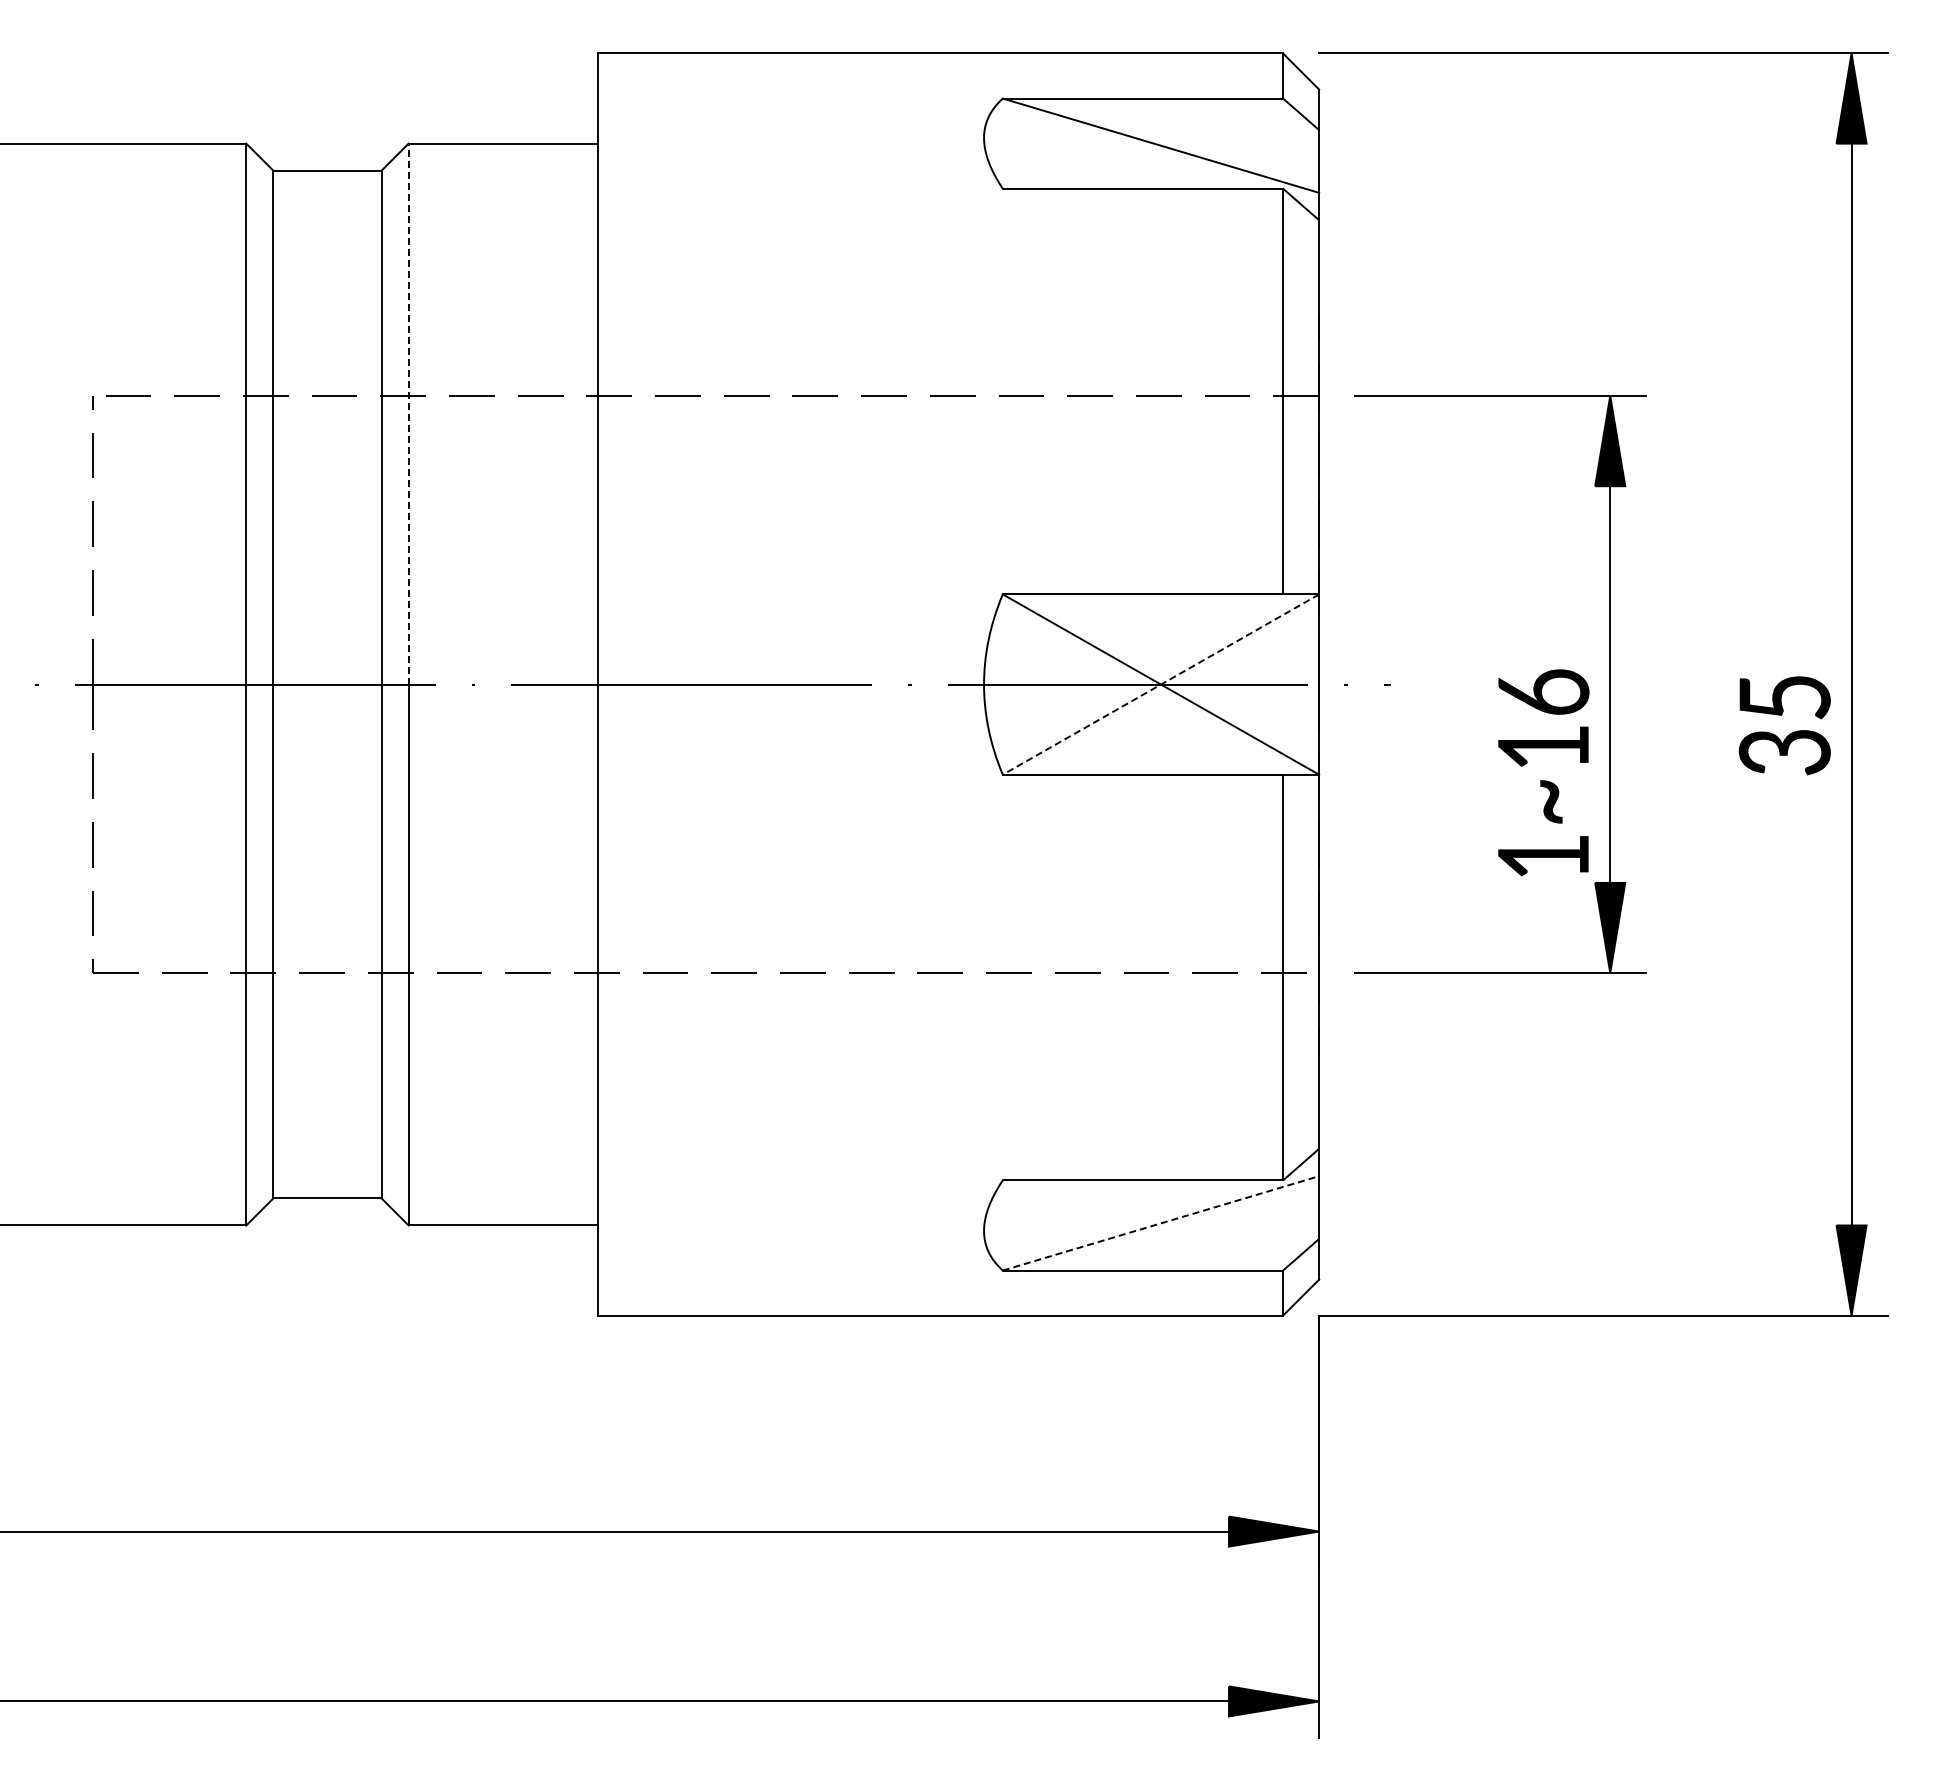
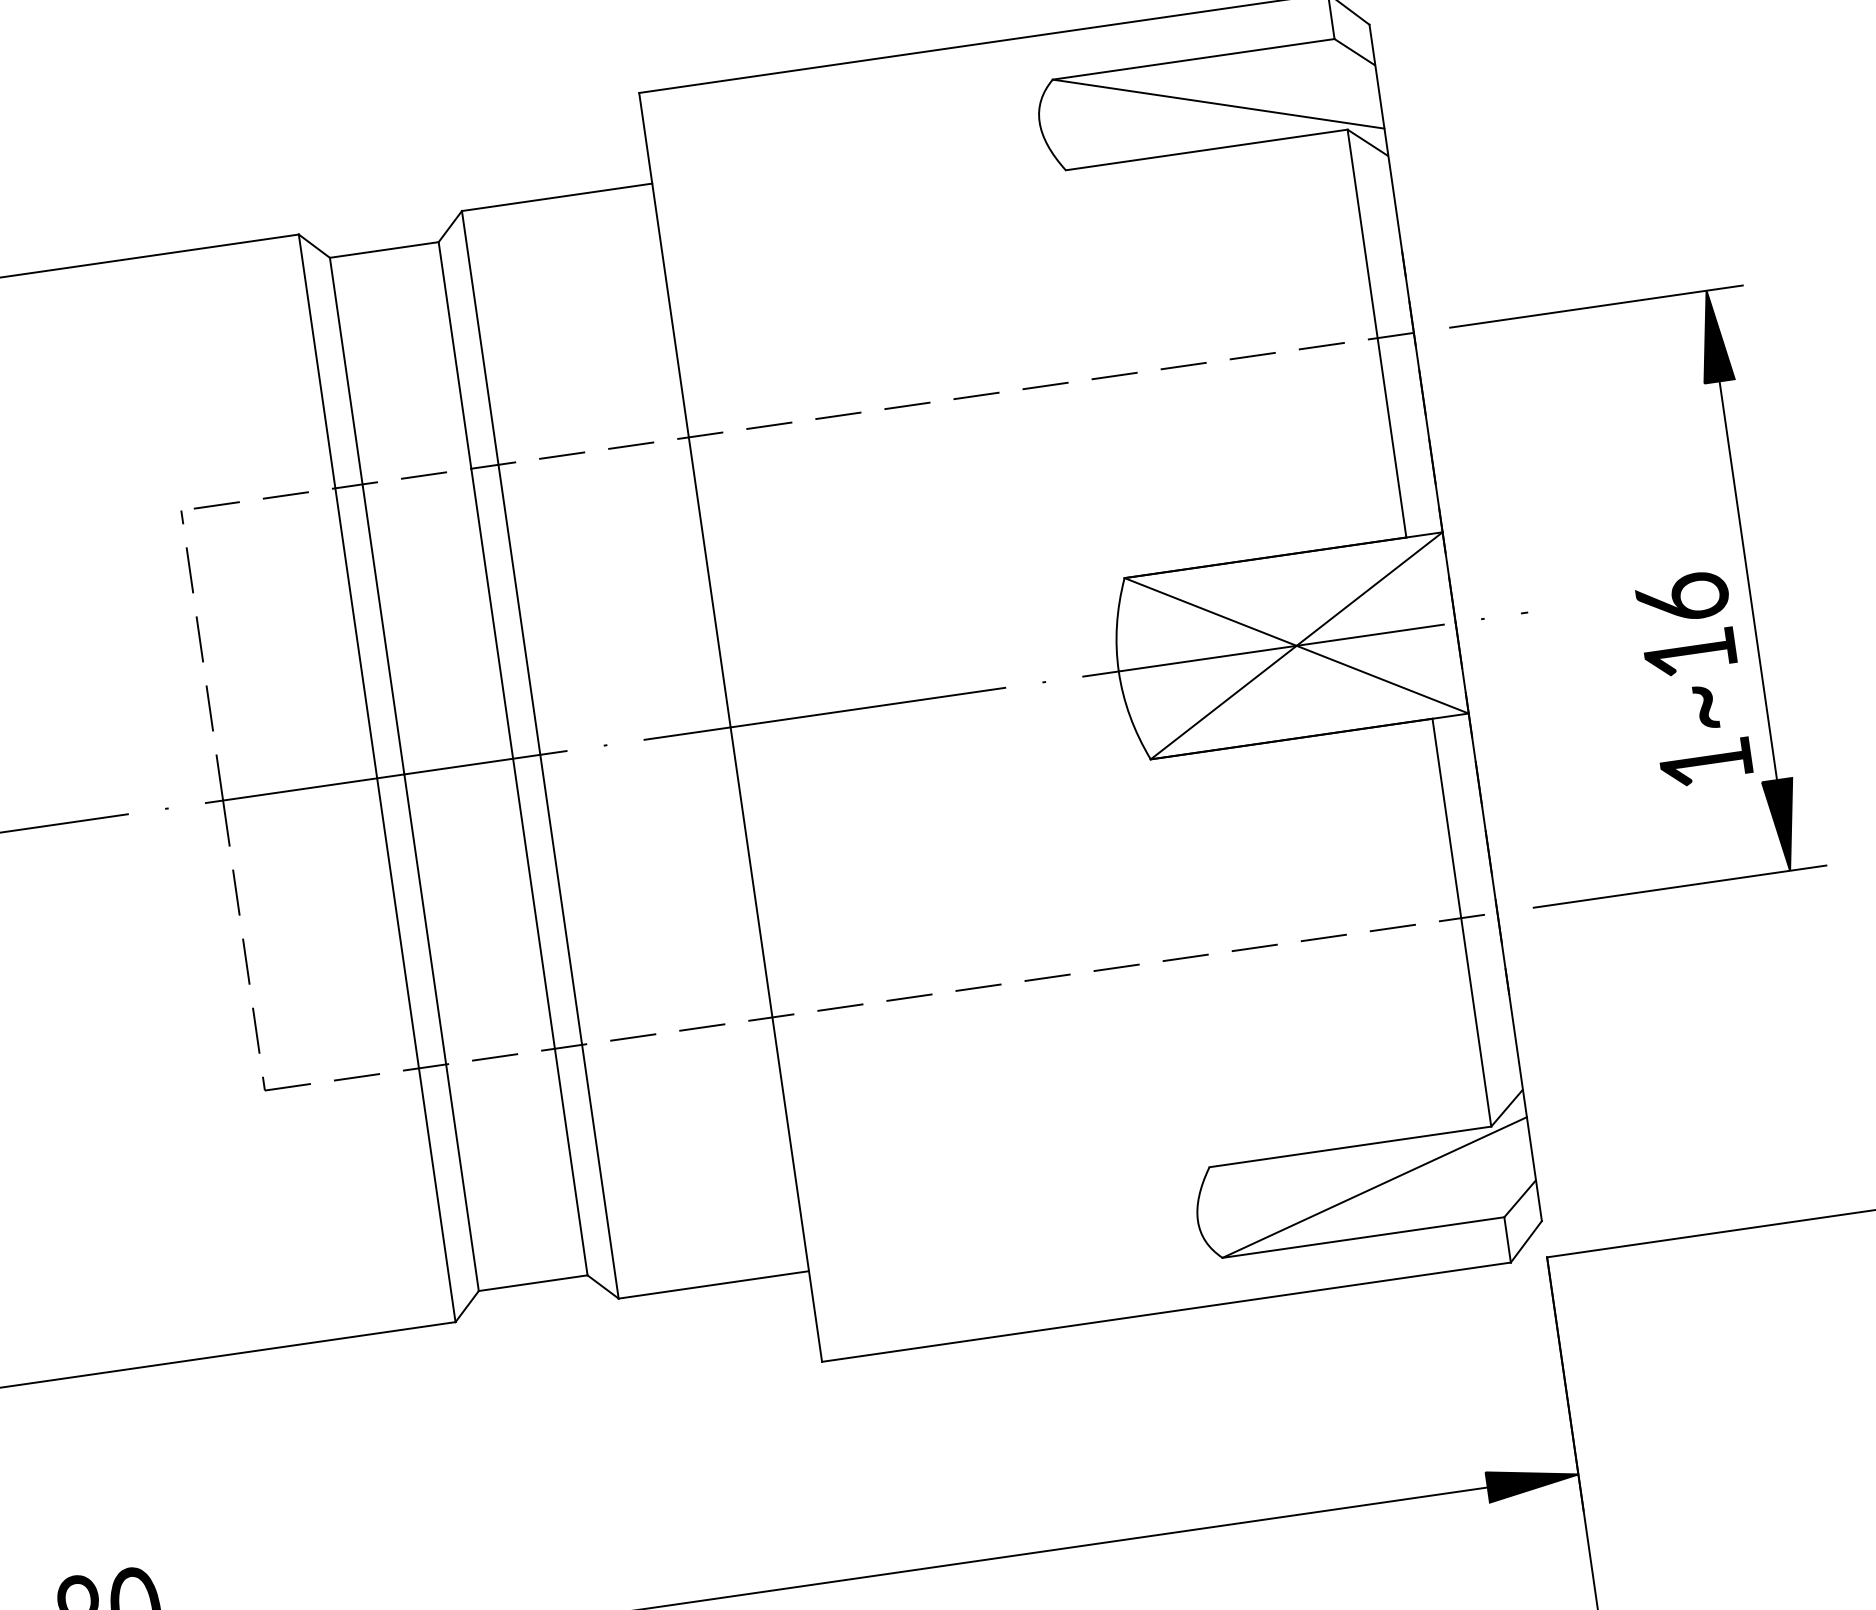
line: (408, 413) -> (500, 482), dashed -> solid
line: (1160, 684) -> (1296, 645), dashed -> solid
line: (1161, 1223) -> (1375, 1187), dashed -> solid

